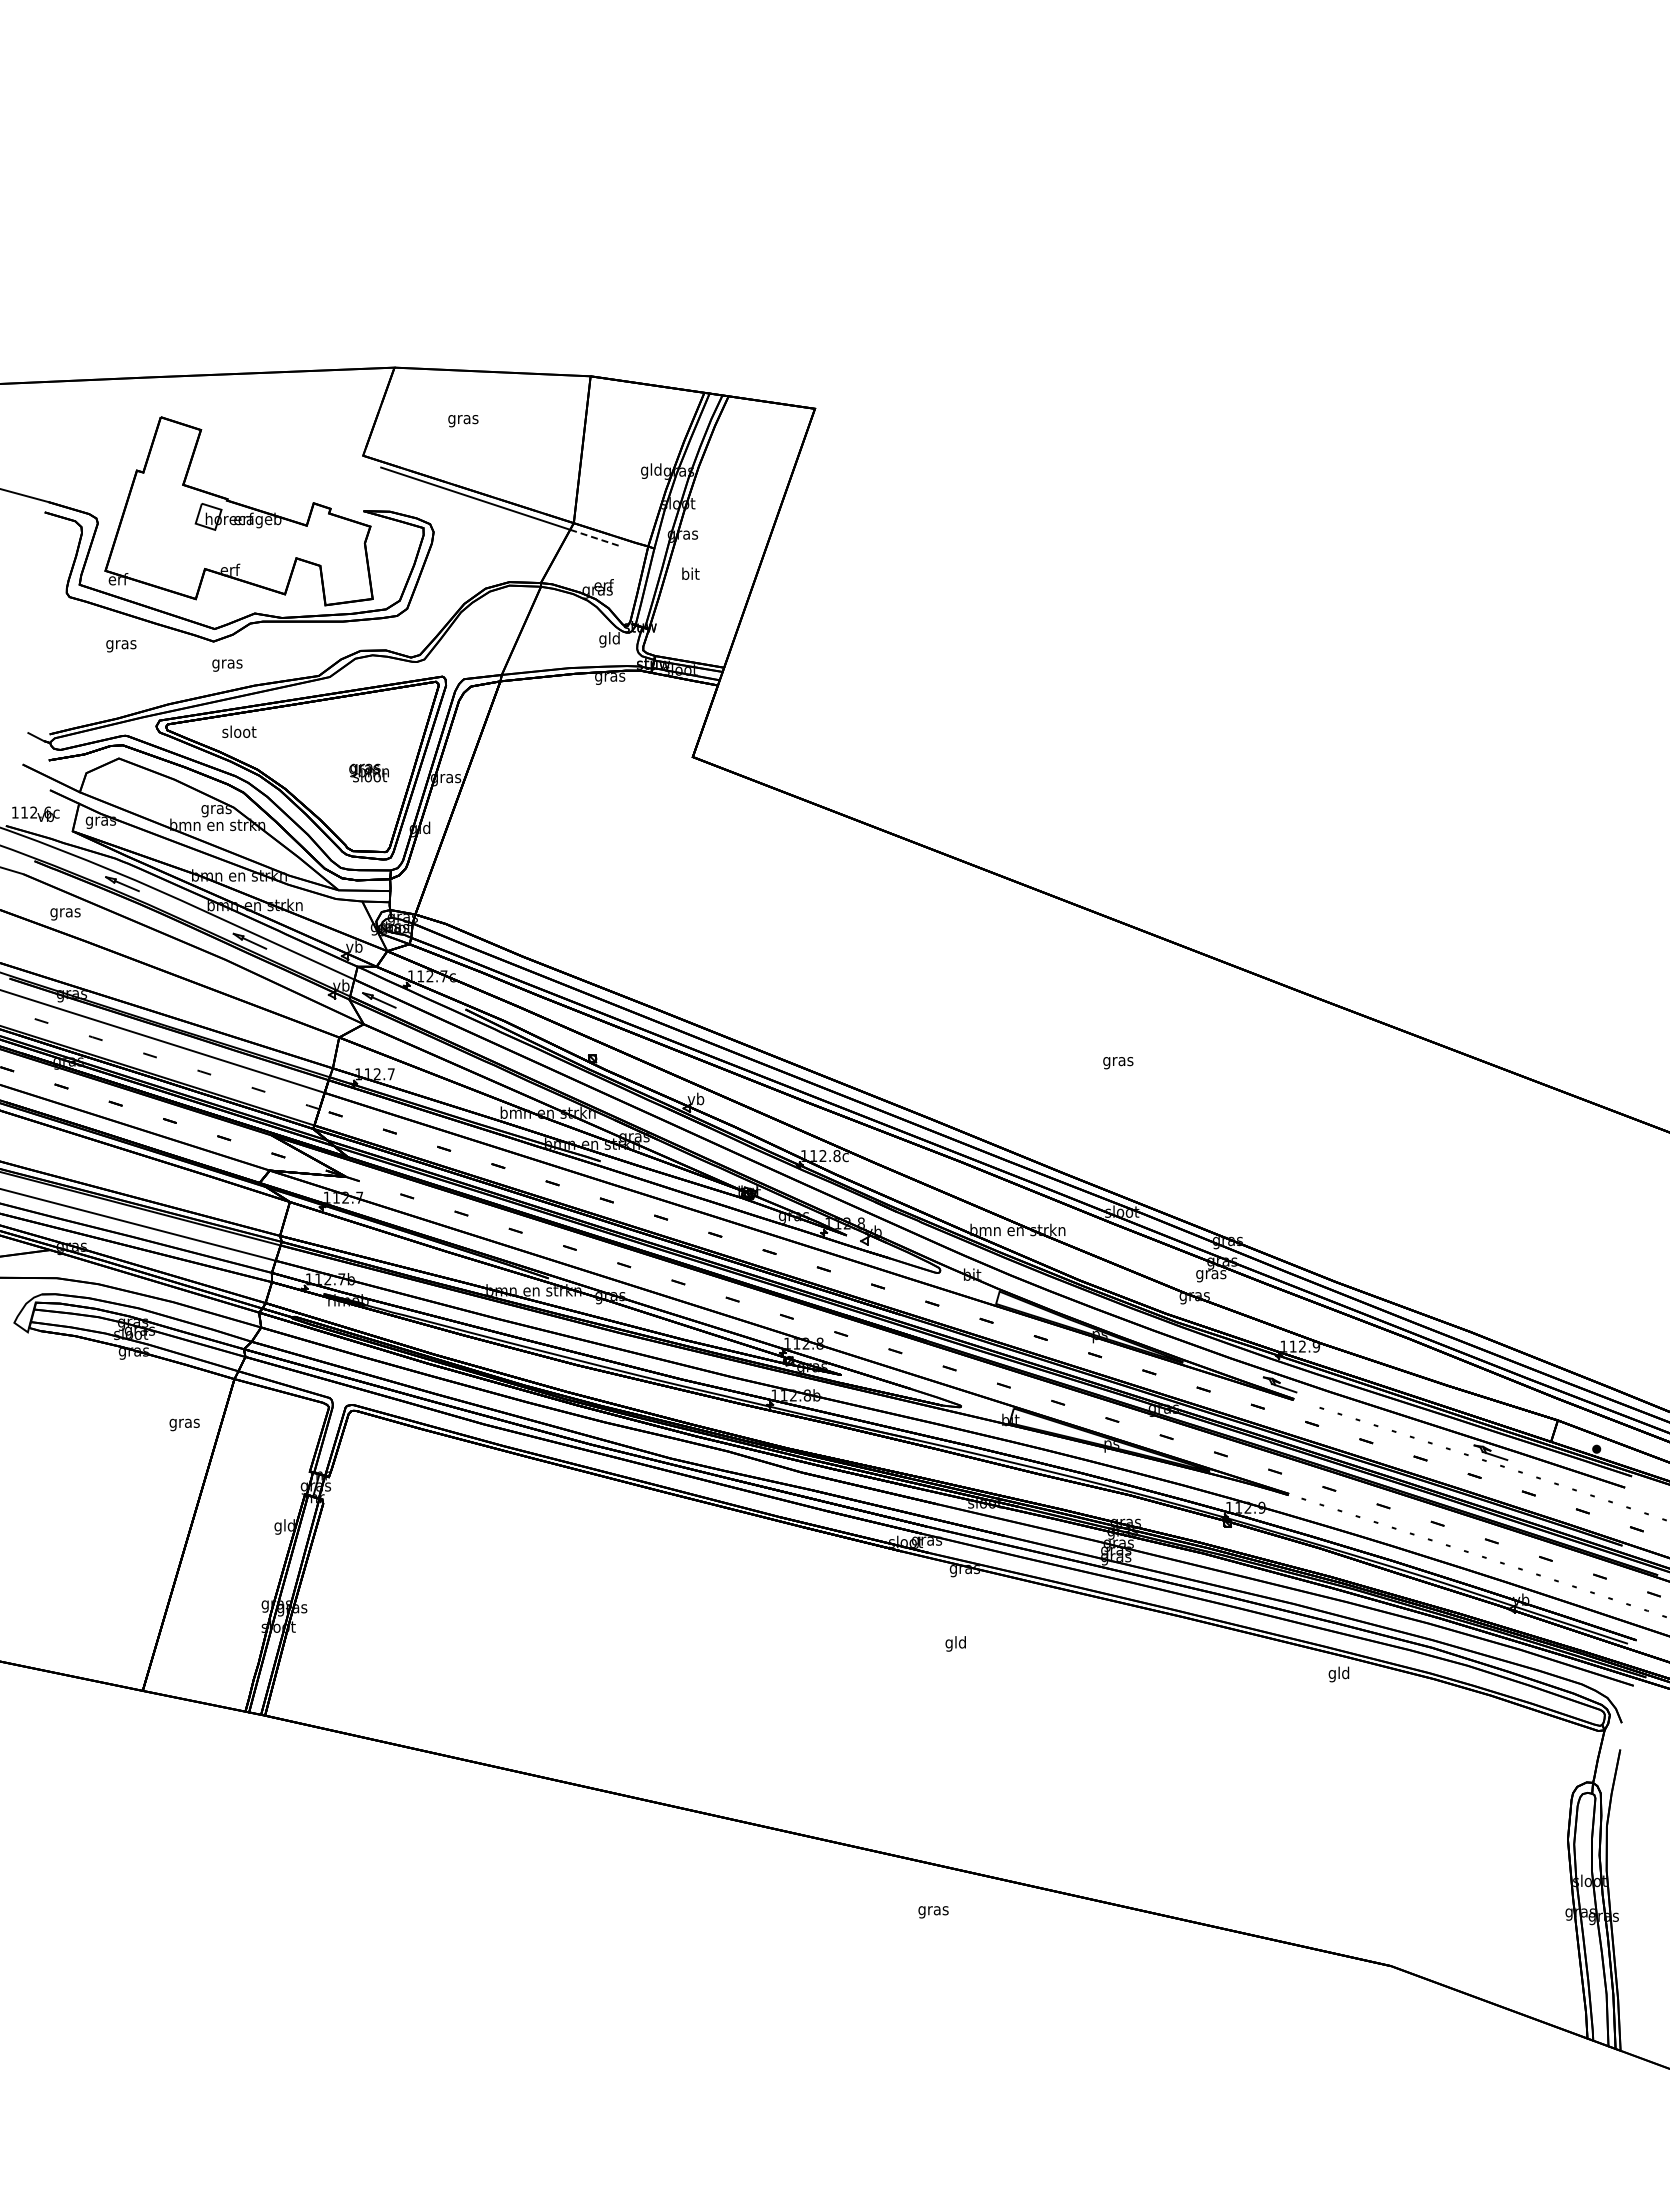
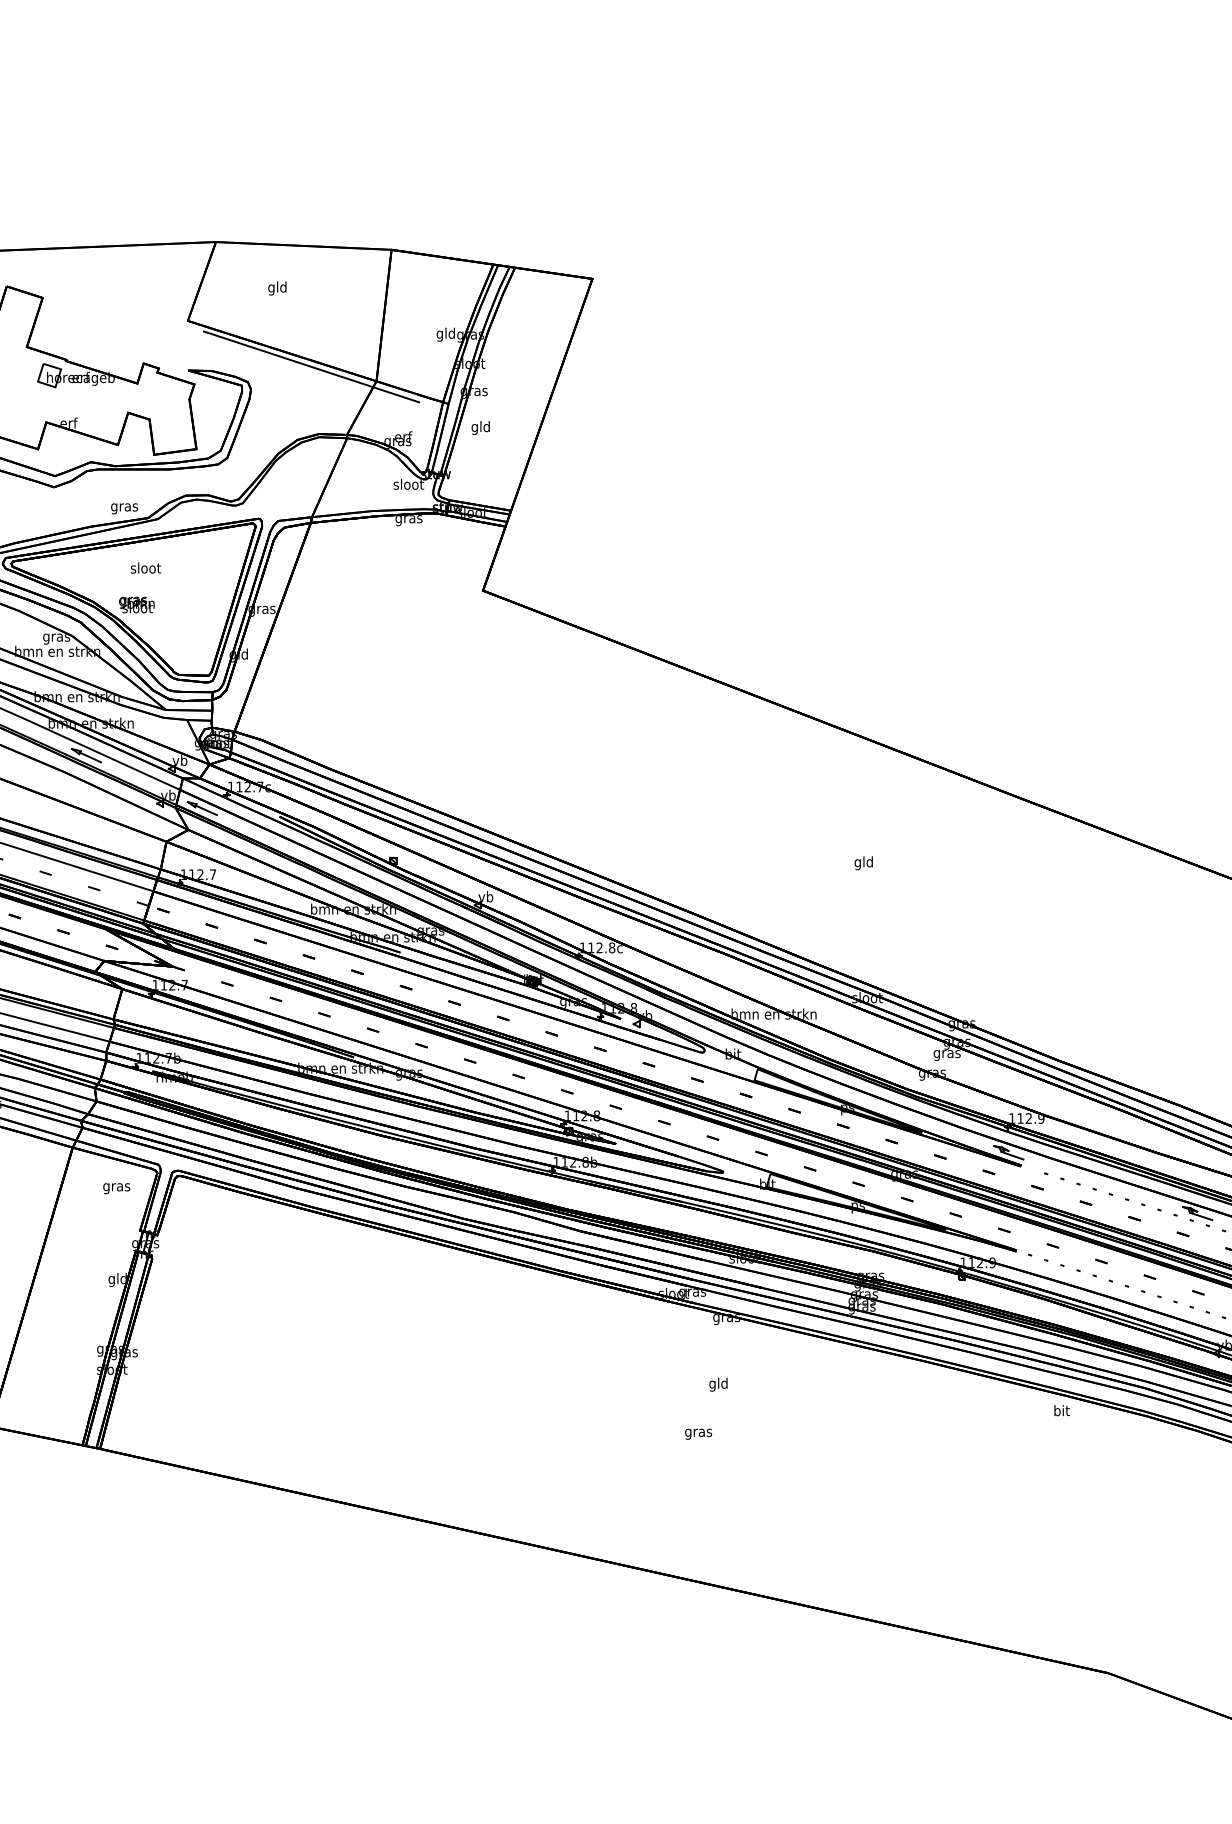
text: (463, 419) -> (277, 288), gras -> gld
line: (595, 538) -> (395, 395), dashed -> solid
text: (690, 575) -> (480, 428), bit -> gld
text: (609, 639) -> (408, 485), gld -> sloot
text: (227, 665) -> (124, 508), moved
text: (239, 731) -> (146, 567), moved
text: (368, 772) -> (136, 604), moved
text: (1118, 1061) -> (864, 863), gras -> gld
text: (184, 1424) -> (116, 1188), moved
text: (1338, 1674) -> (1061, 1412), gld -> bit
text: (933, 1912) -> (698, 1434), moved

